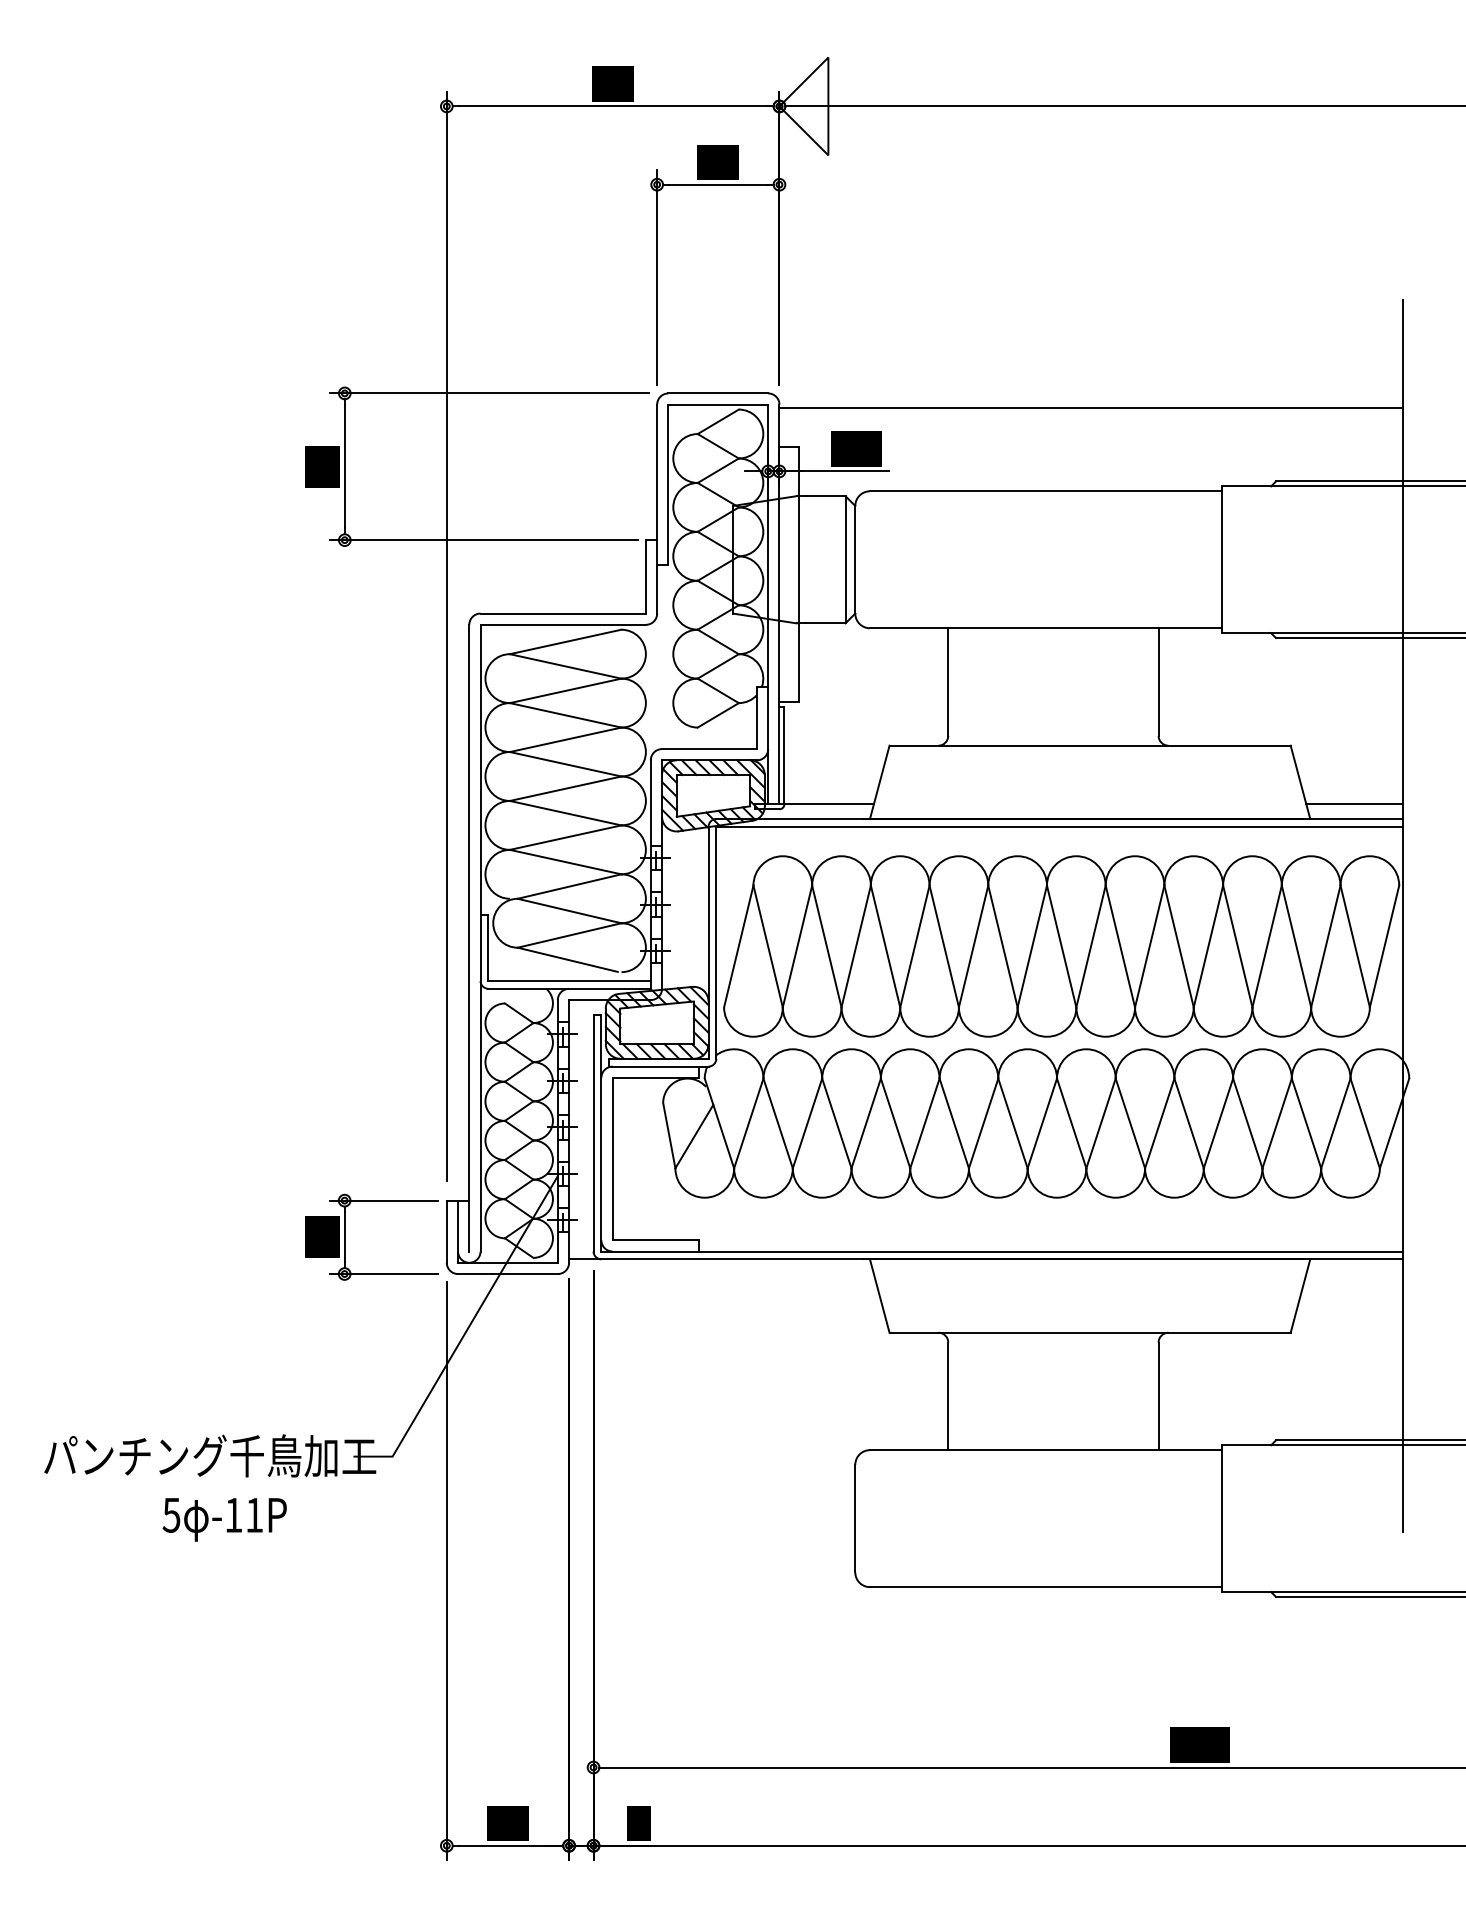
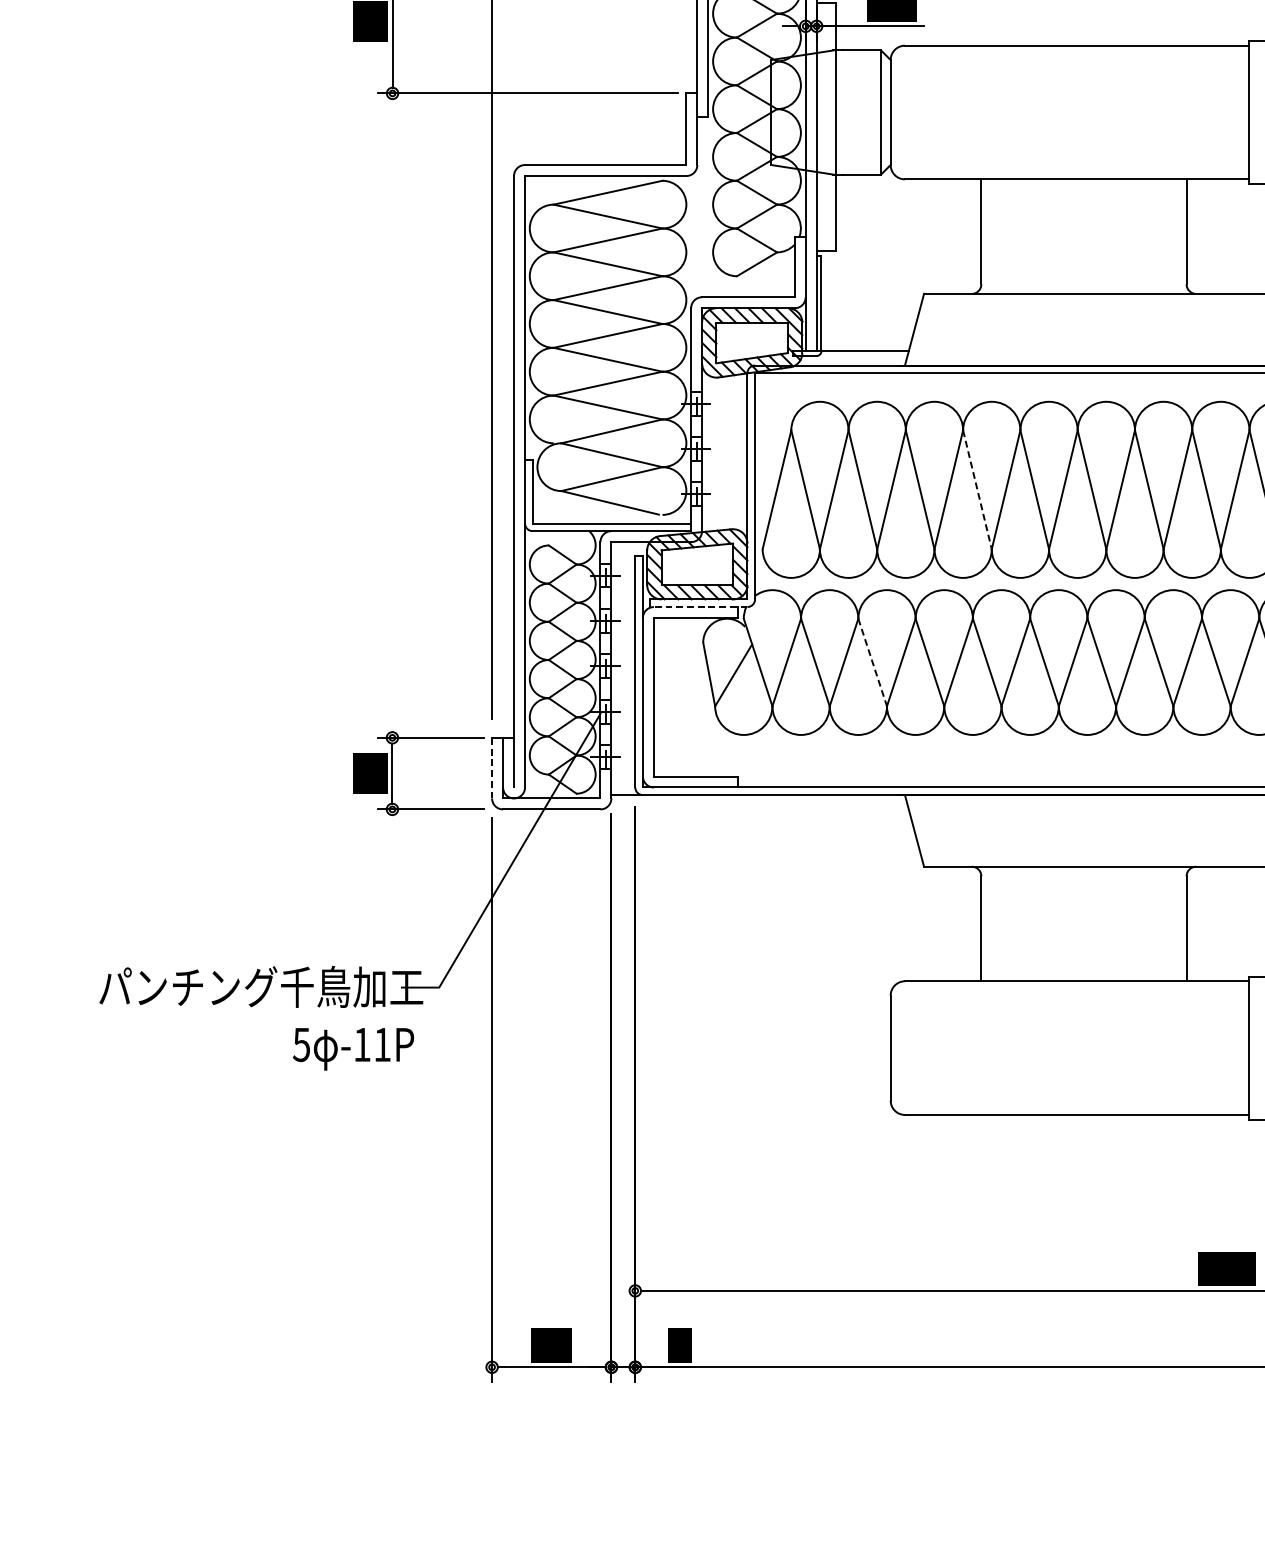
line: (944, 946) -> (977, 489), solid -> dashed
line: (658, 1066) -> (698, 606), solid -> dashed
line: (837, 1123) -> (873, 662), solid -> dashed
line: (446, 1231) -> (491, 767), solid -> dashed
text: (224, 1519) -> (353, 1048), moved

